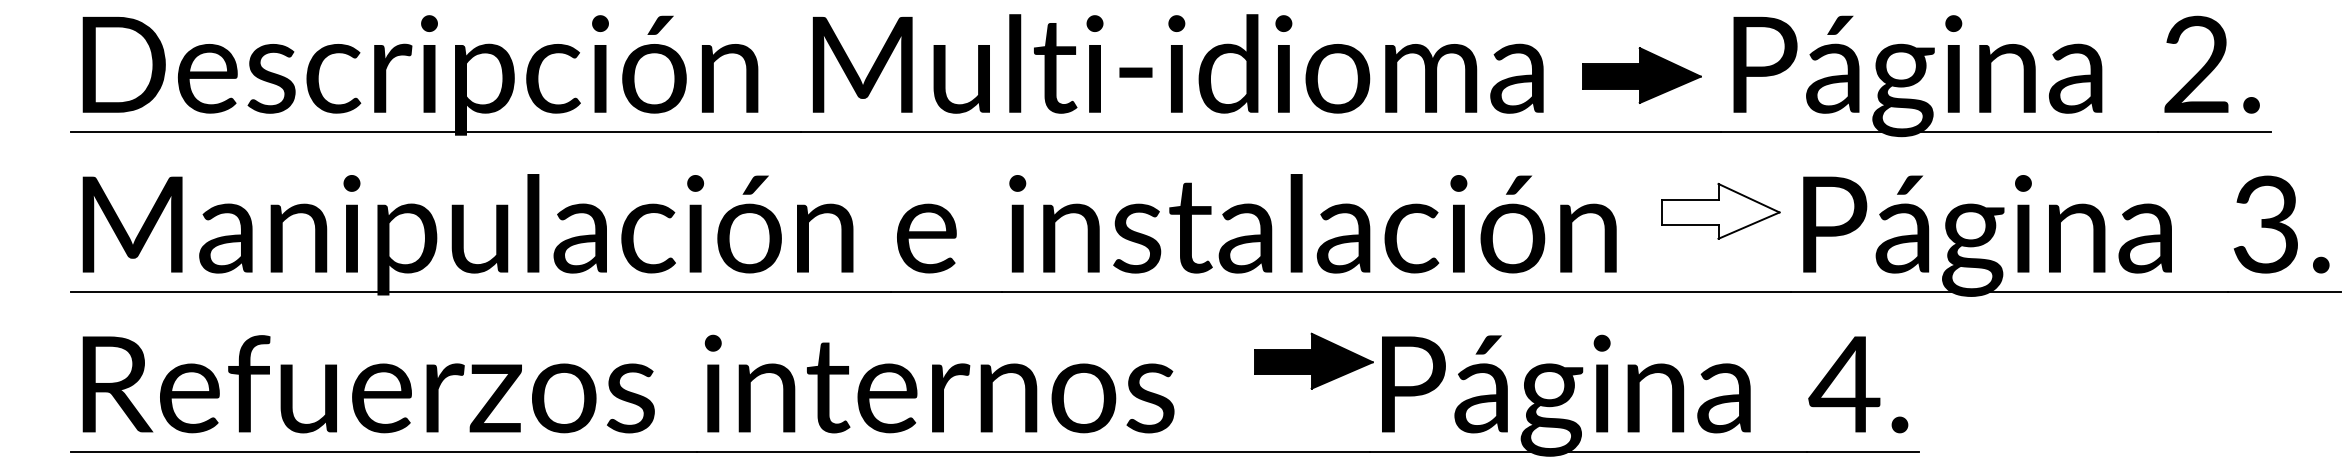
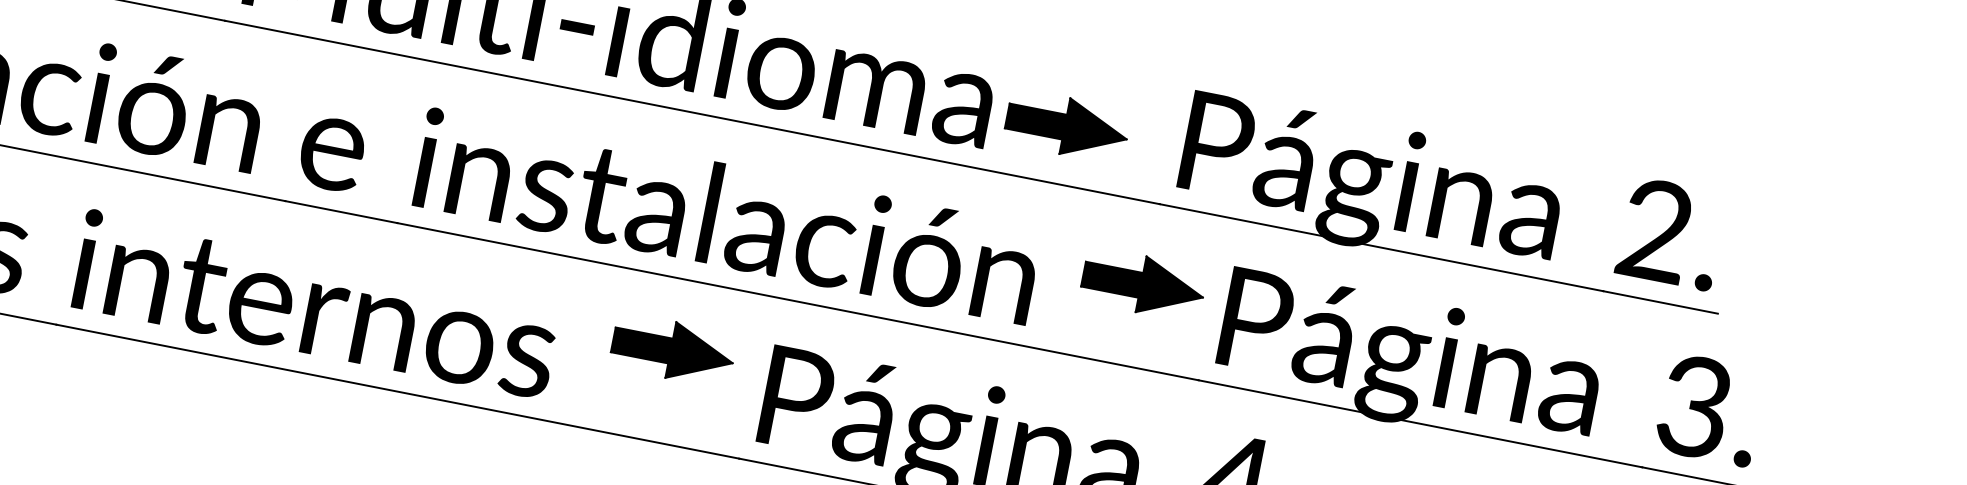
part: (1641, 75) -> (1066, 126), moved
fill: (1720, 210) -> (1143, 283), added
part: (1313, 360) -> (672, 349), moved

